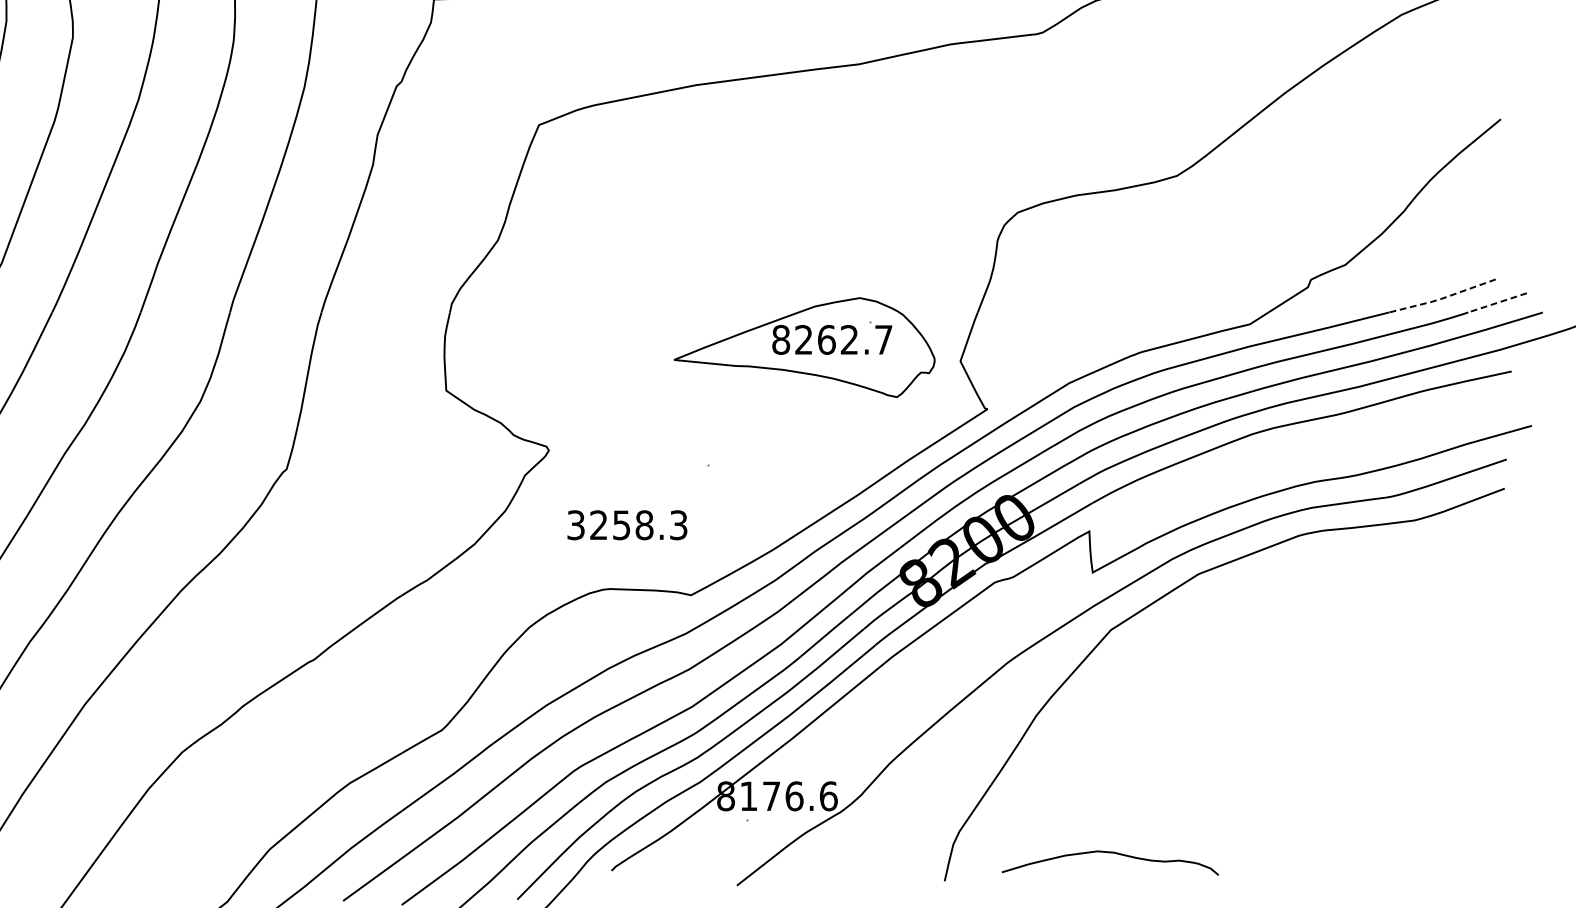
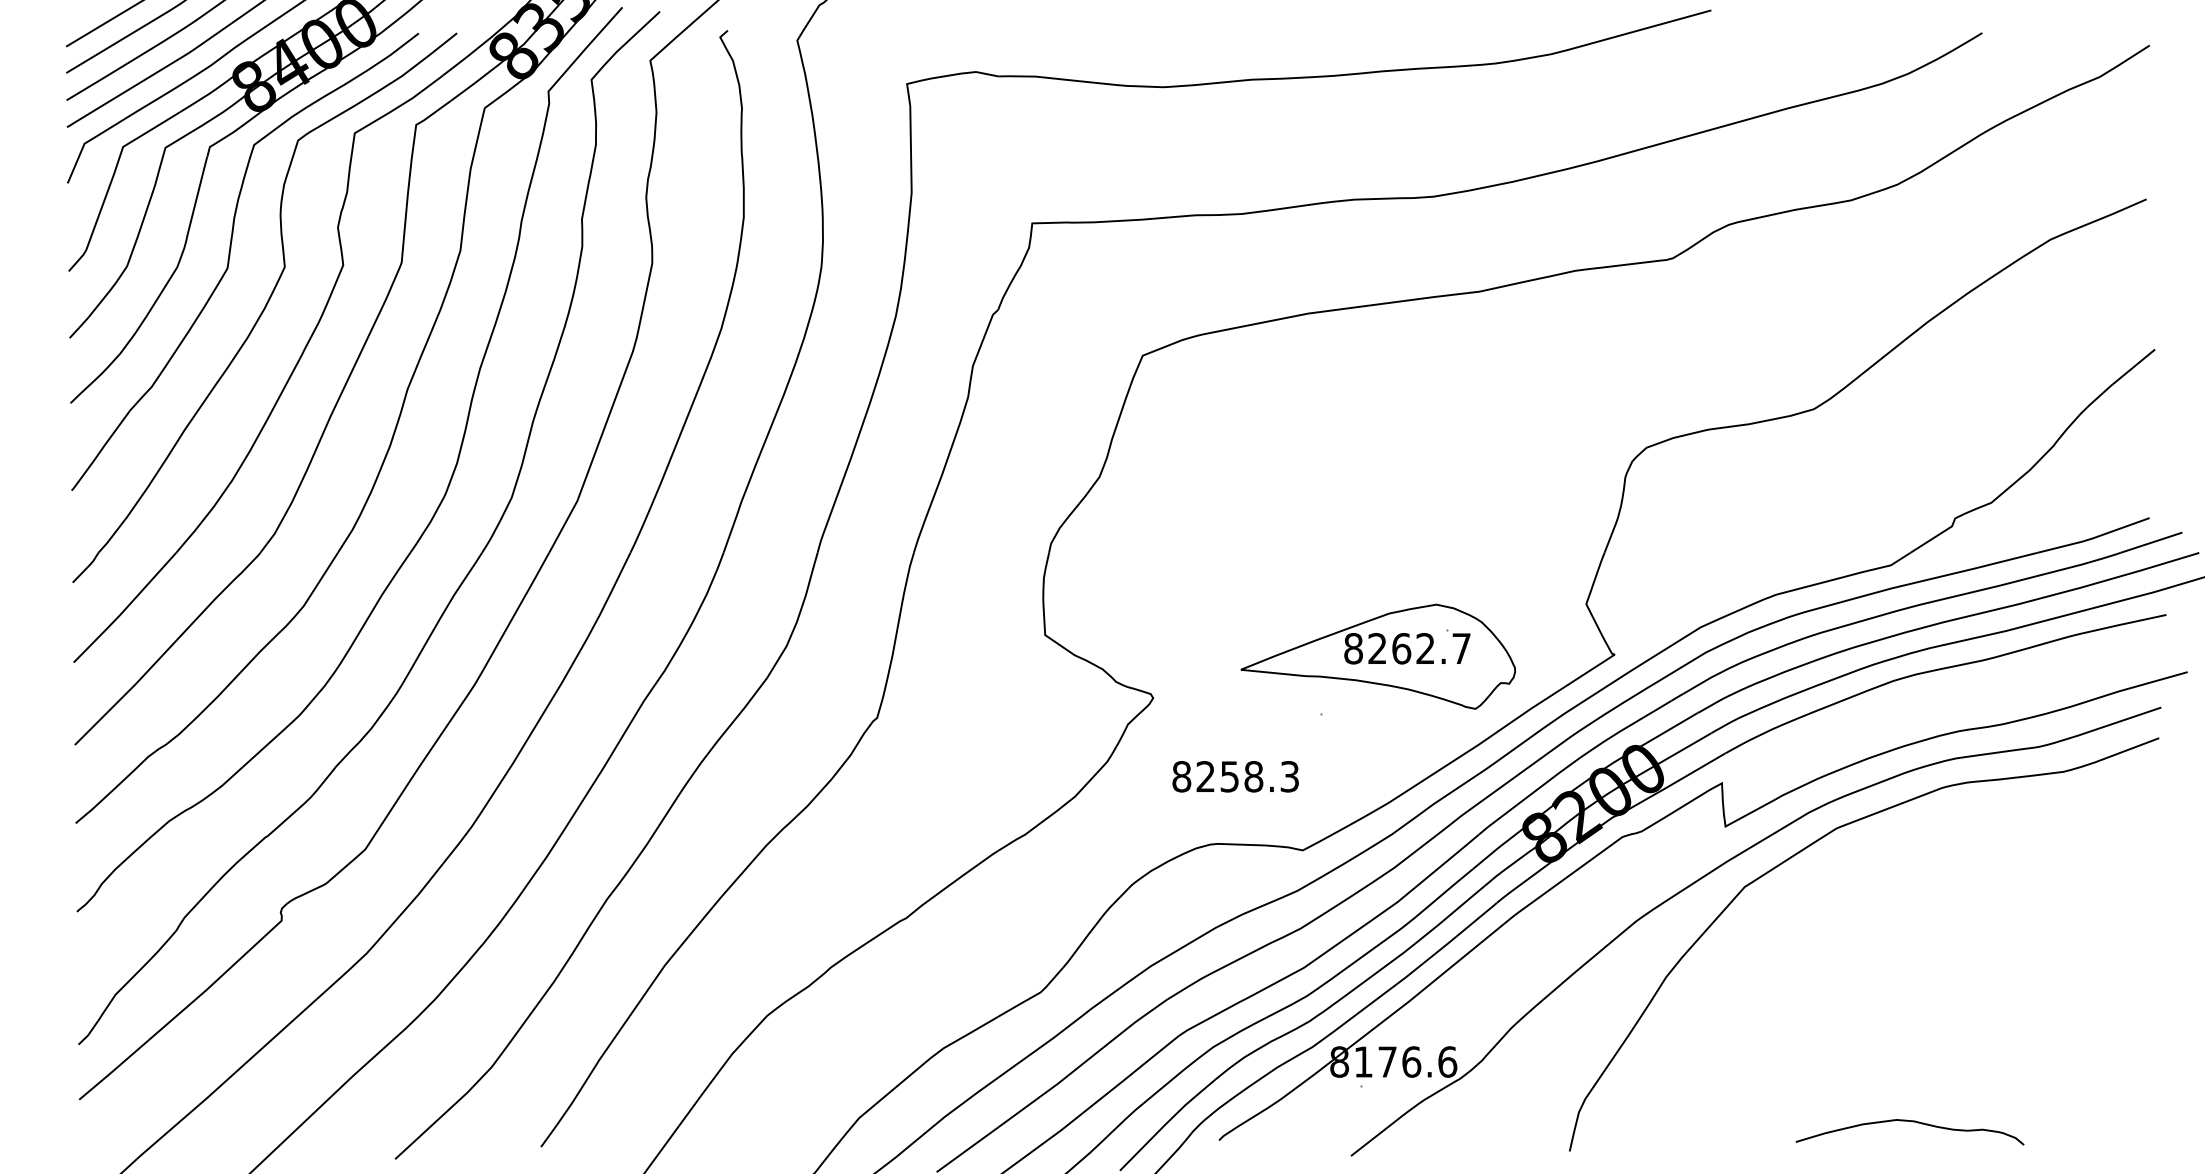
line: (1441, 298) -> (2092, 538), dashed -> solid
line: (1497, 302) -> (2151, 542), dashed -> solid
part: (804, 347) -> (1378, 656), moved
text: (575, 525) -> (1181, 776), 3258.3 -> 8258.3
curve: (1112, 853) -> (1912, 1122), moved

